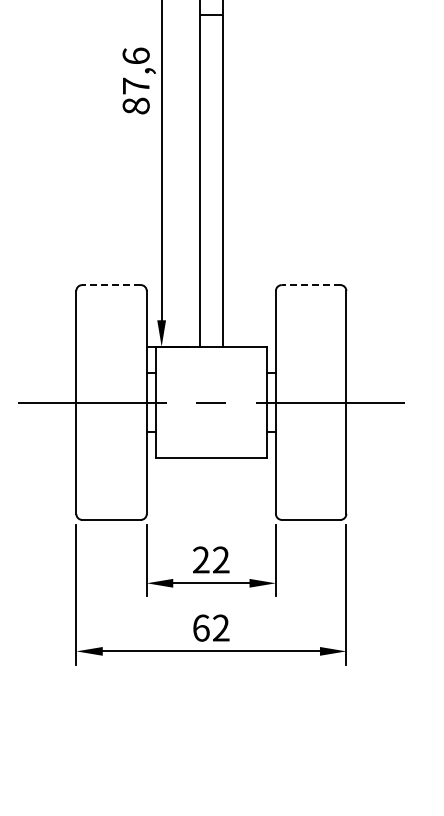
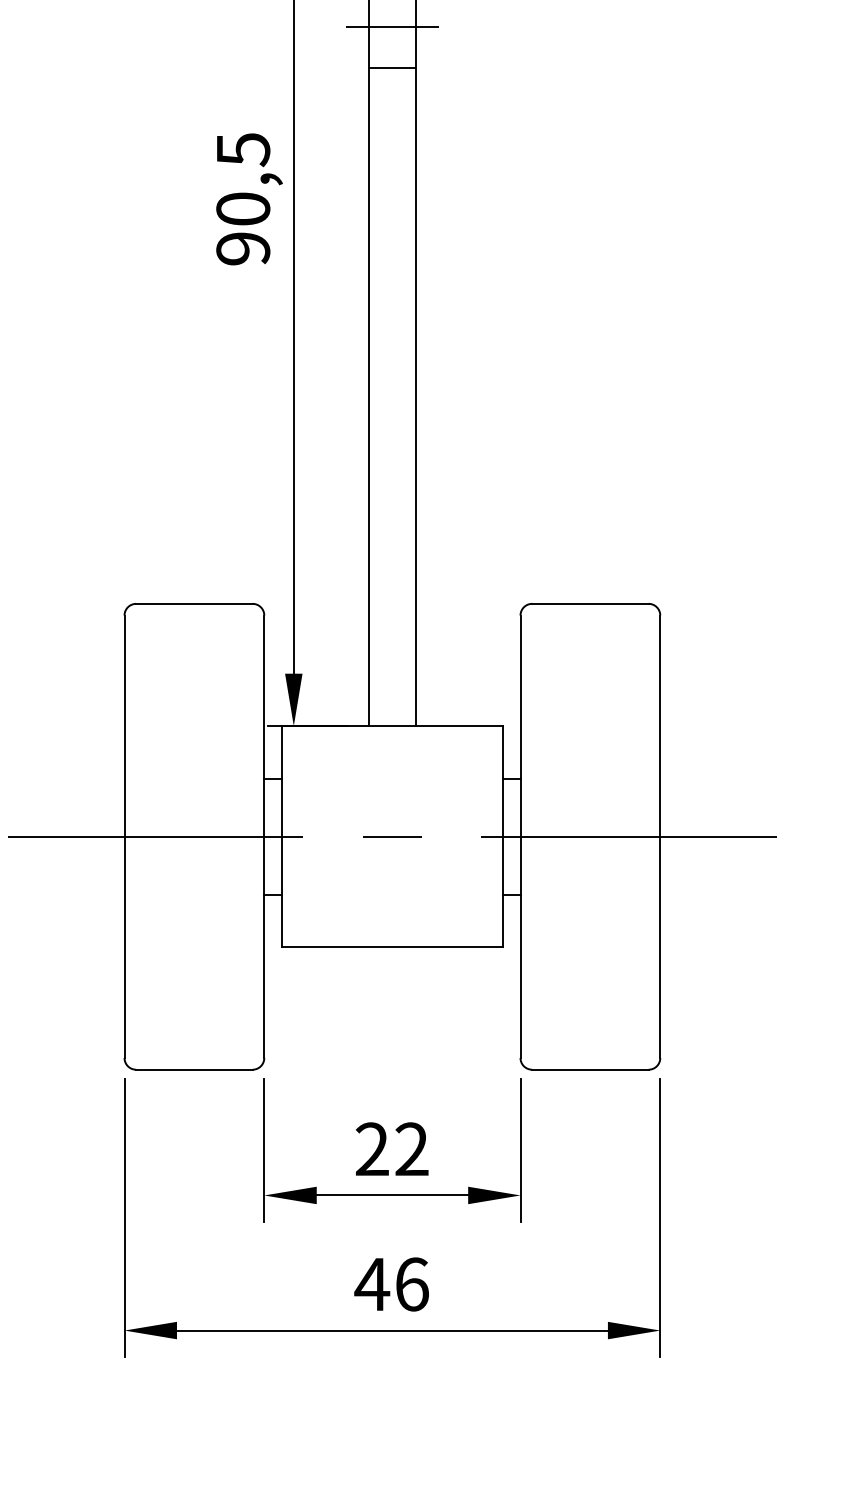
text: (135, 80) -> (241, 197), 87,6 -> 90,5
line: (111, 285) -> (194, 604), dashed -> solid
line: (310, 285) -> (589, 604), dashed -> solid
text: (210, 627) -> (390, 1283), 62 -> 46

